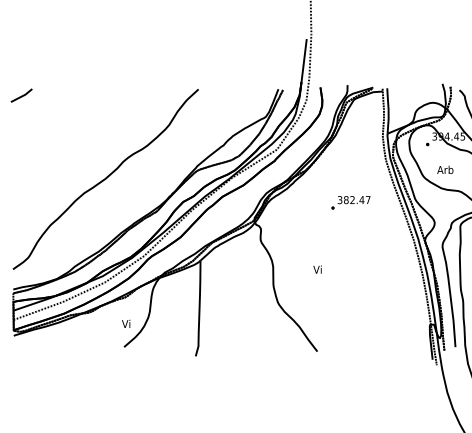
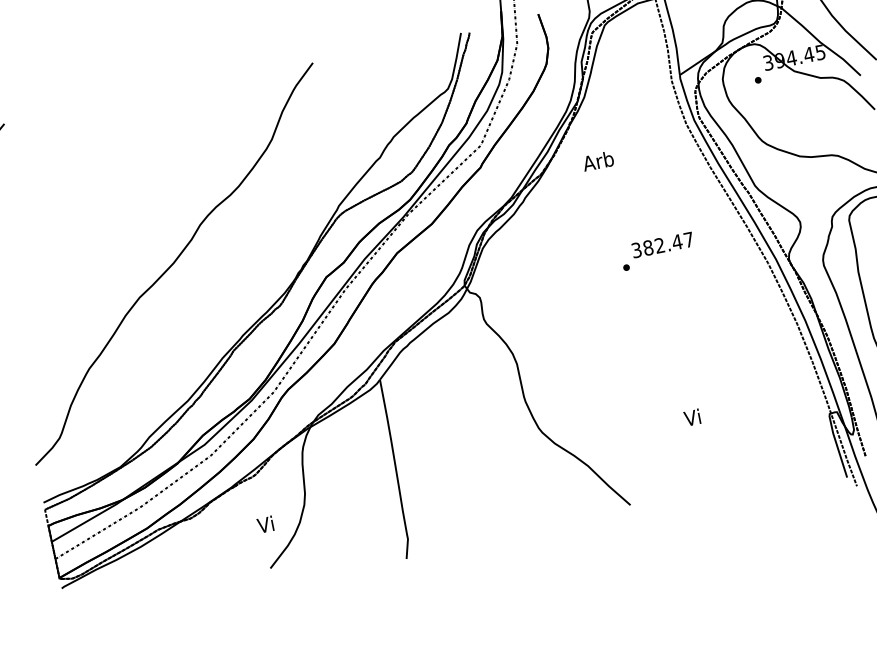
text: (445, 169) -> (598, 160), moved
text: (350, 202) -> (656, 250), moved
text: (317, 269) -> (692, 417), moved

